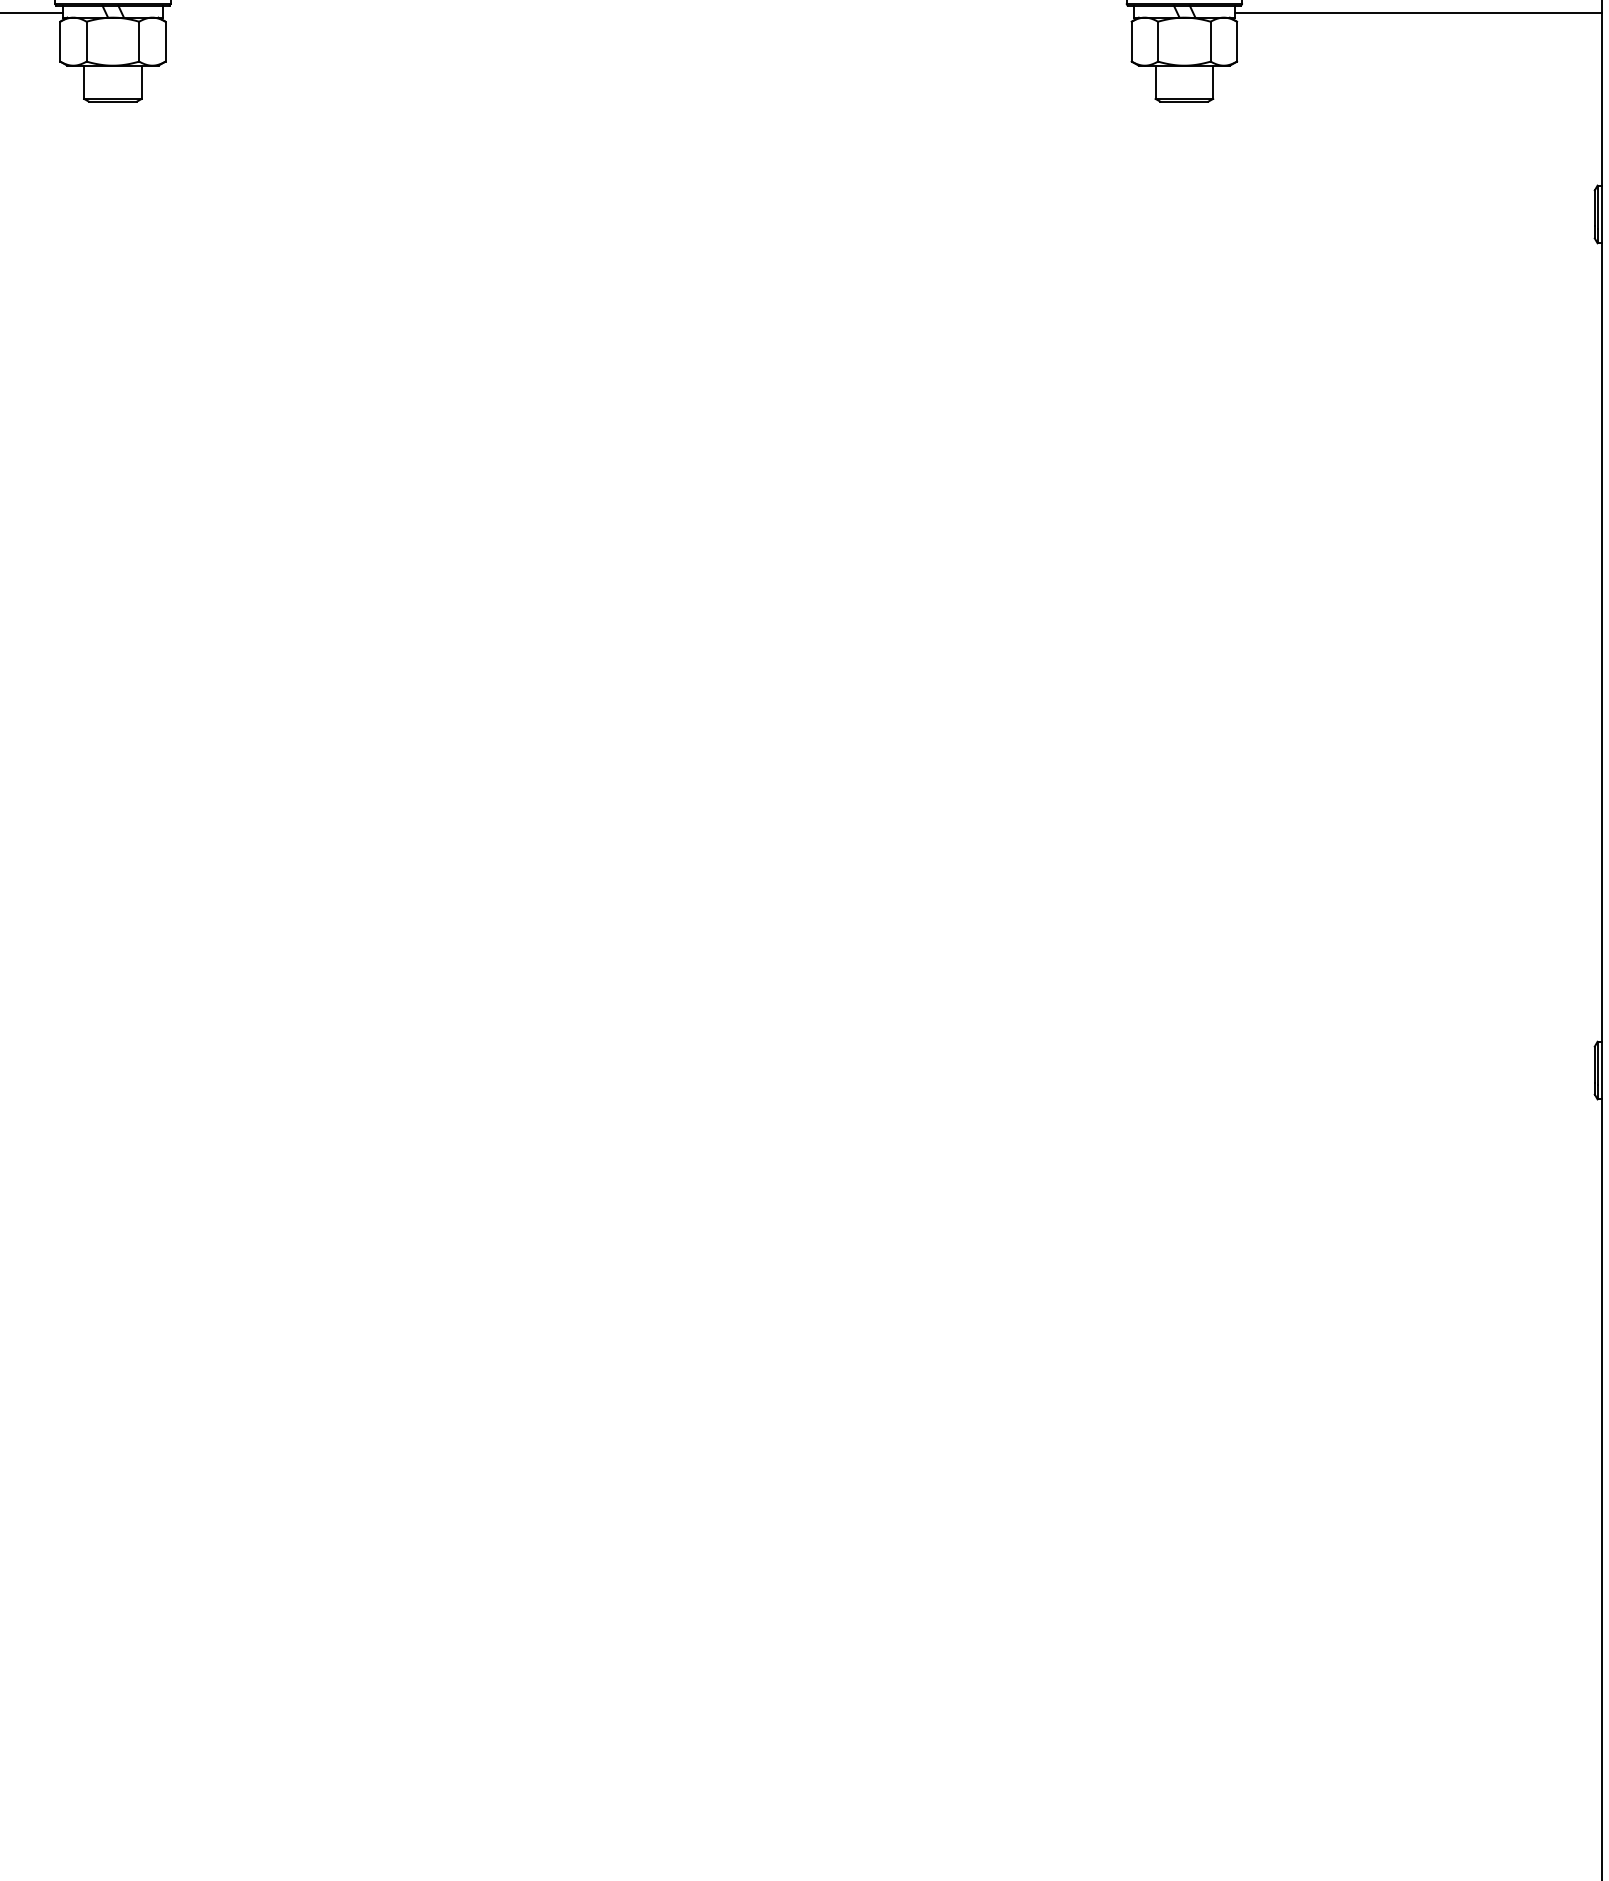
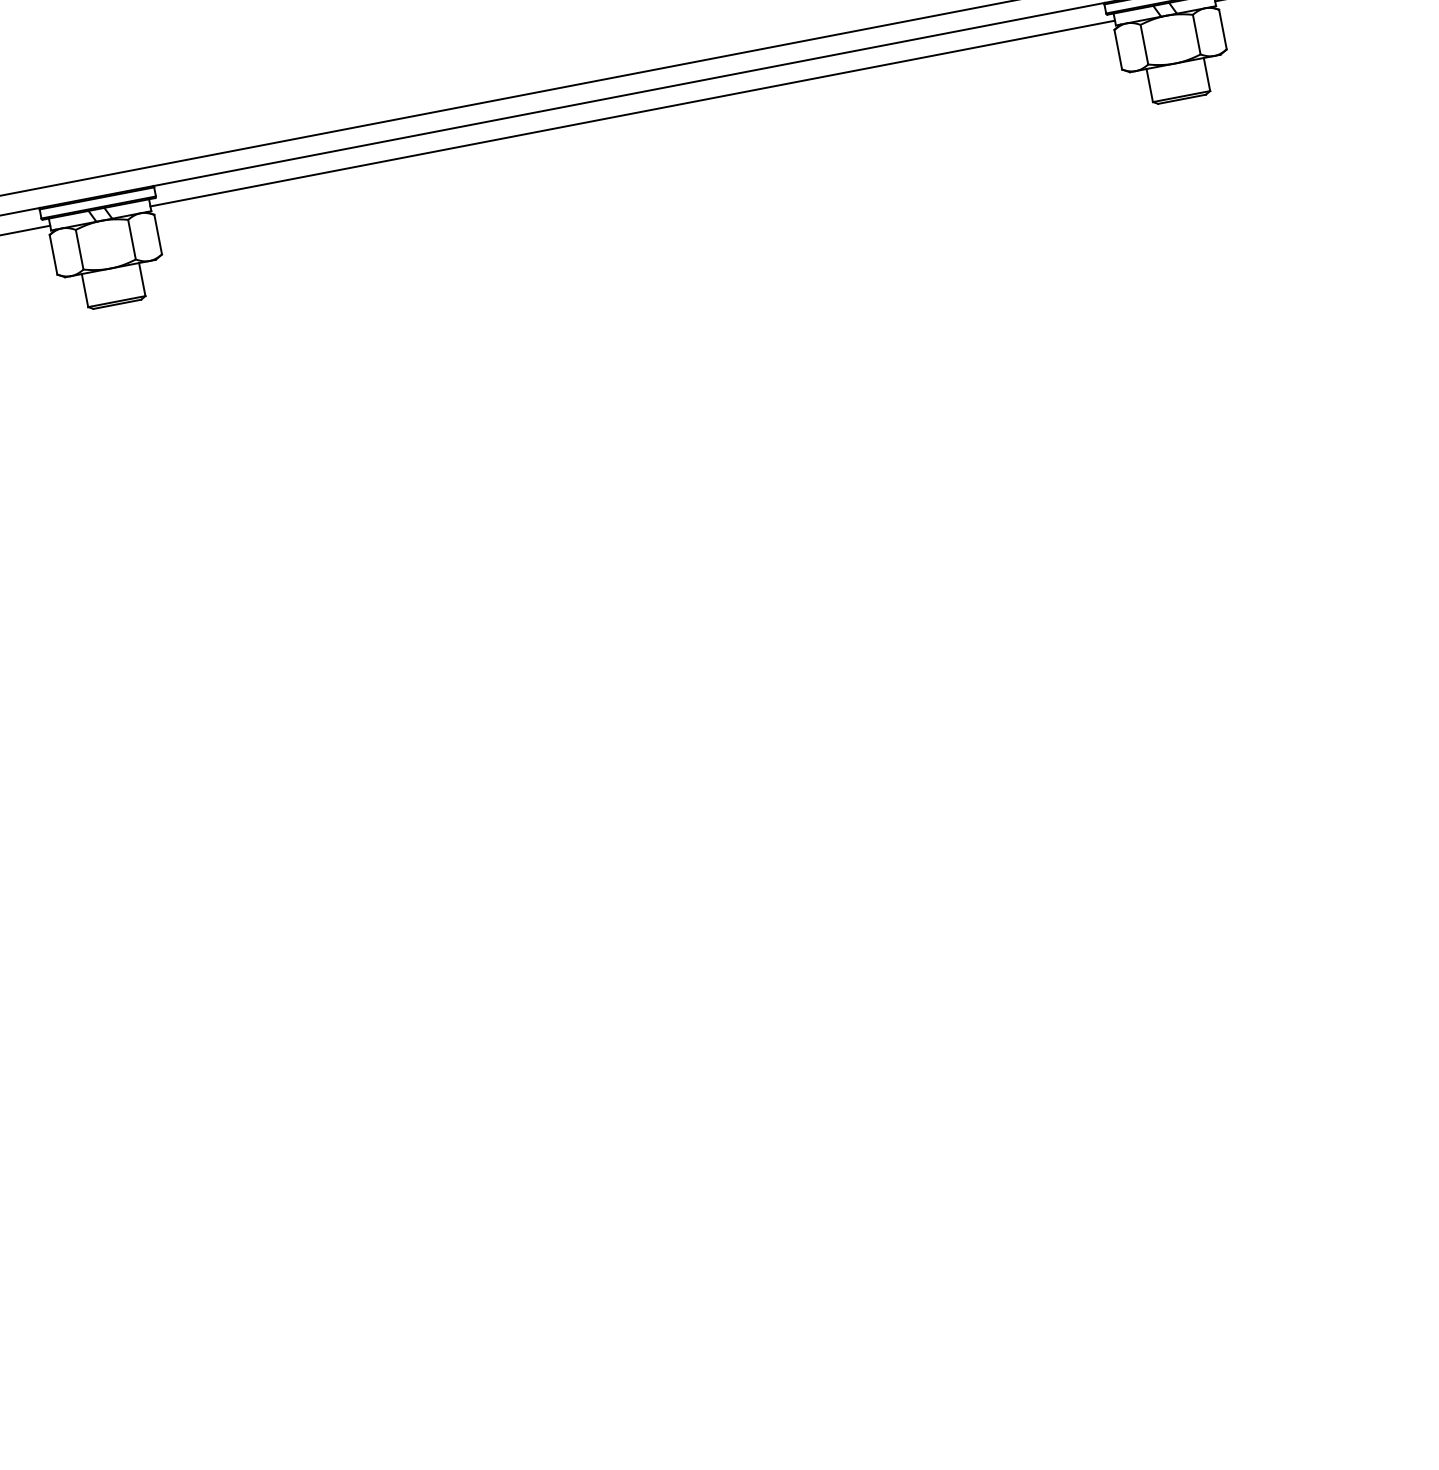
line: (648, 12) -> (632, 113), added

